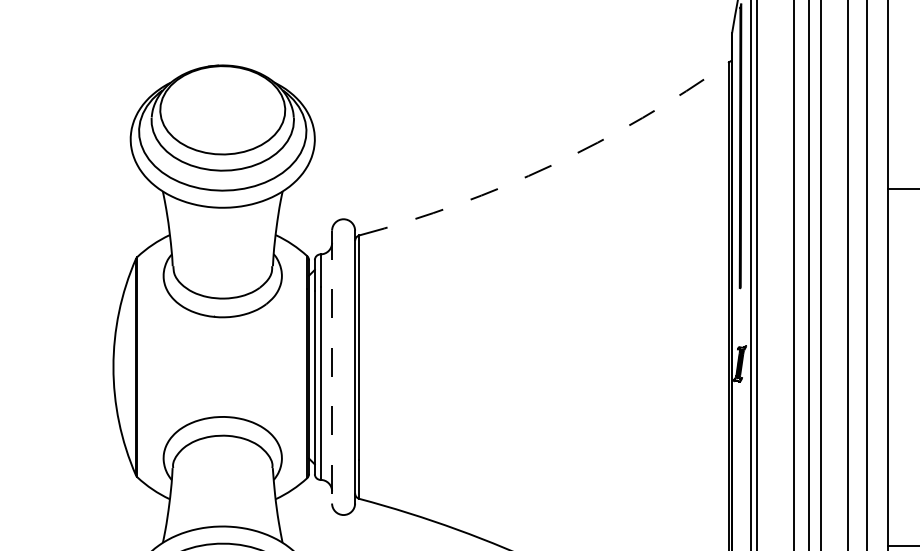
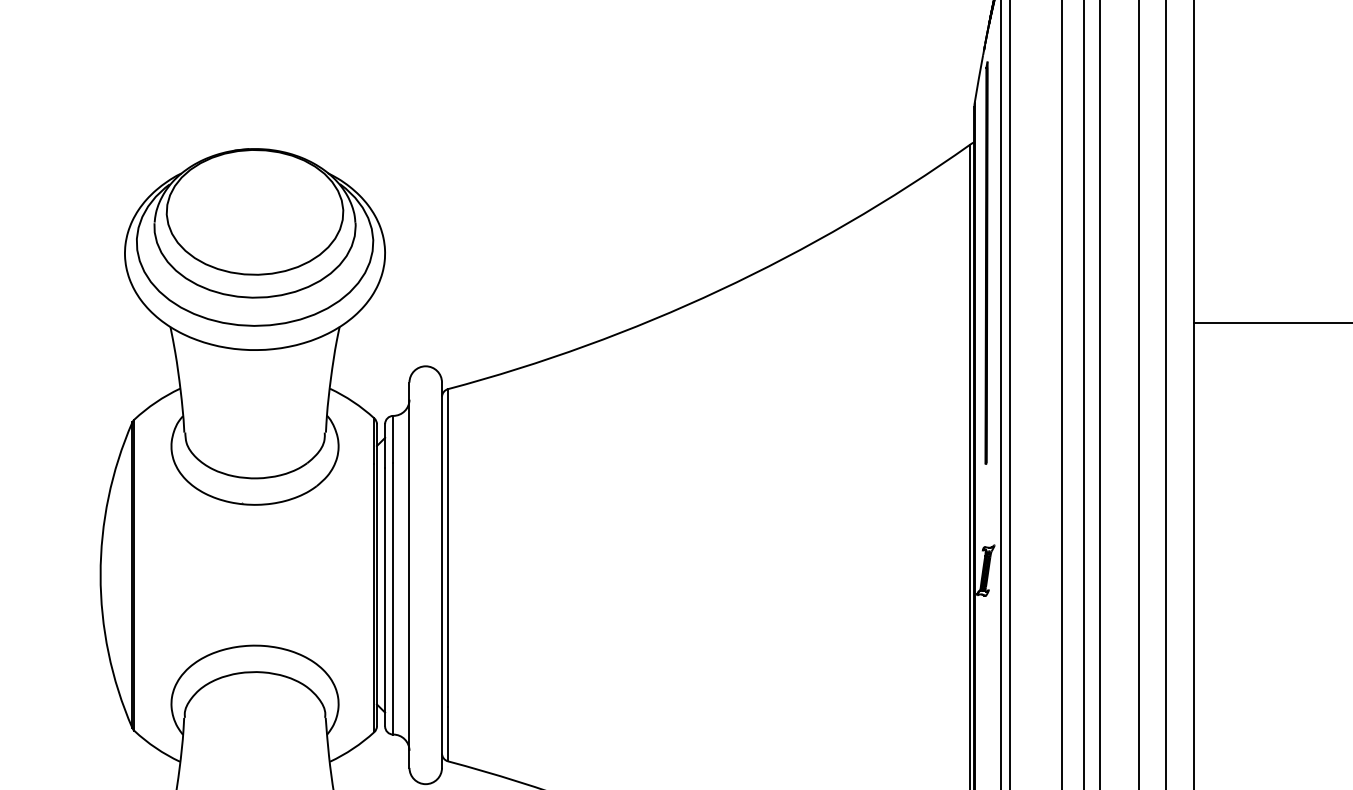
arc: (552, 165) -> (720, 290), dashed -> solid
line: (332, 367) -> (409, 575), dashed -> solid

